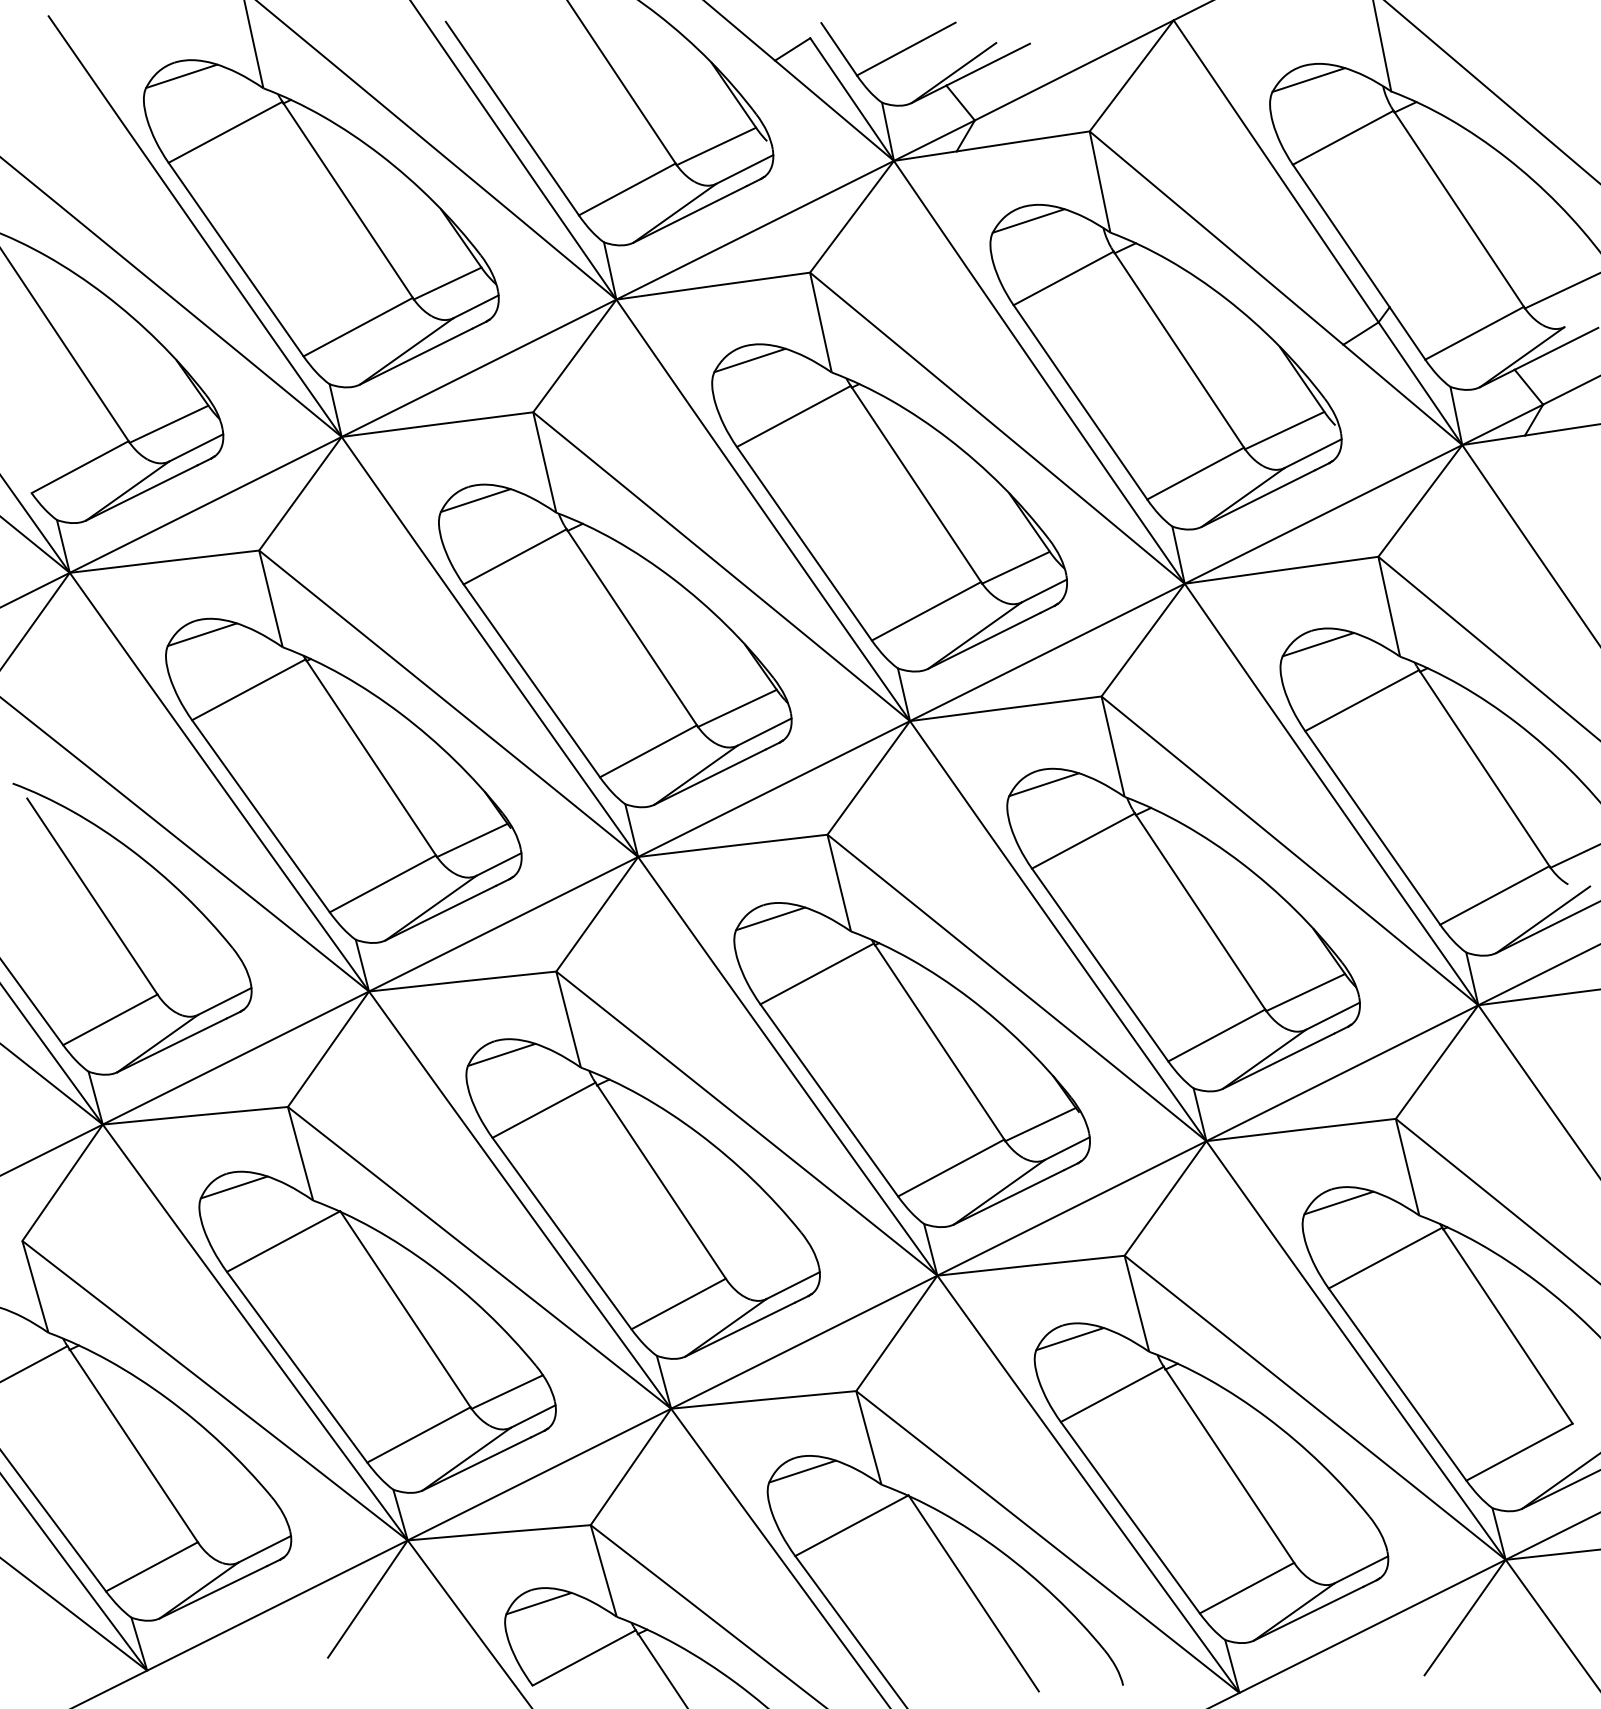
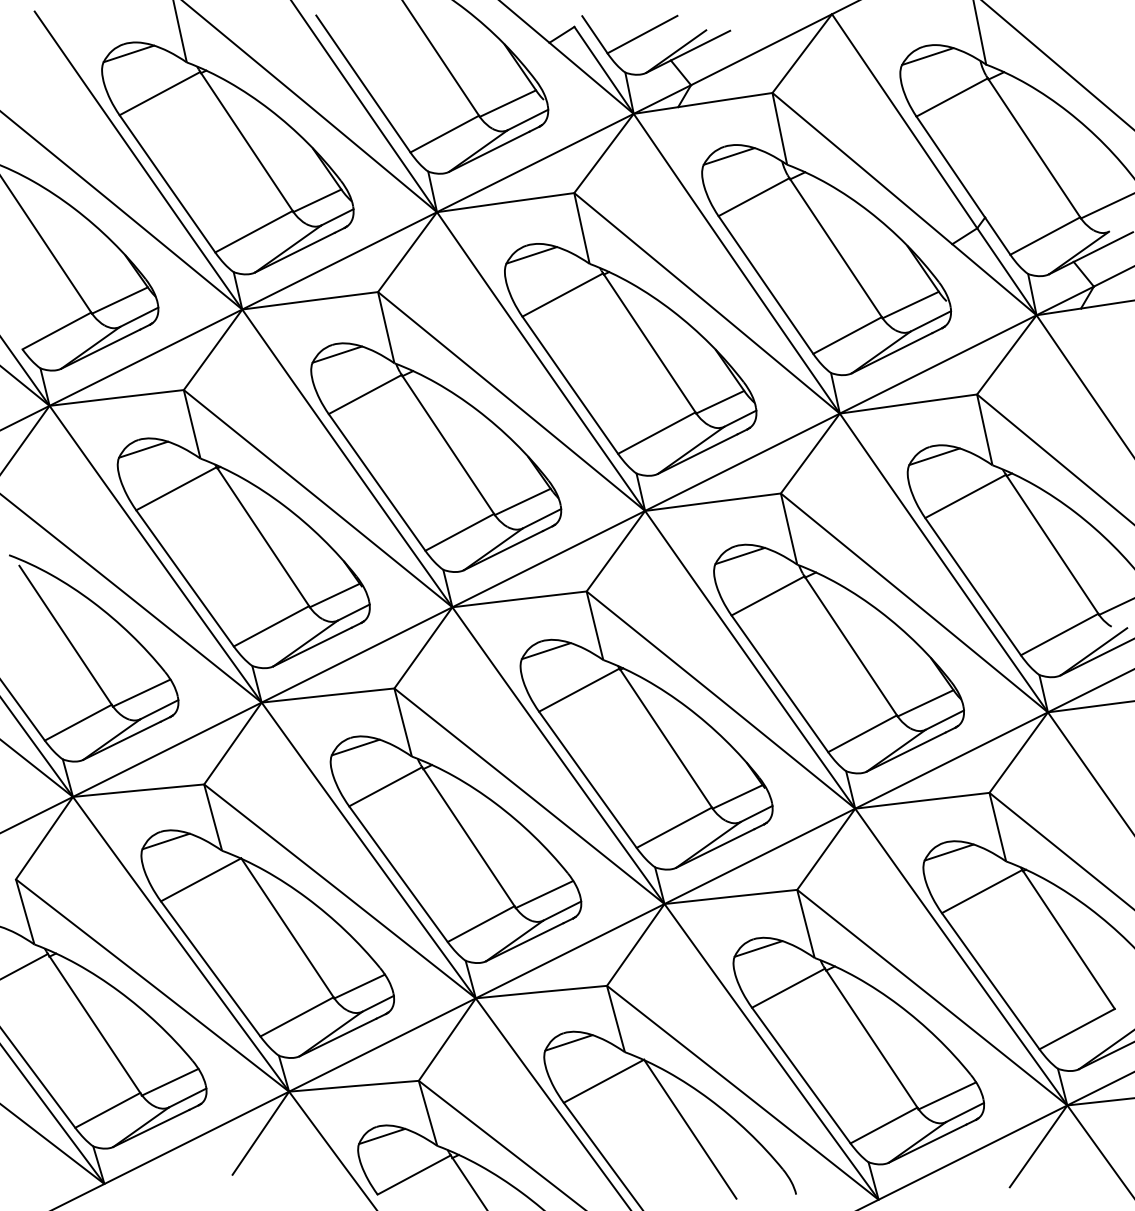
line: (199, 978) -> (141, 693), added
line: (767, 1262) -> (544, 894), added
line: (239, 1527) -> (169, 1082), added
line: (1335, 1546) -> (946, 1095), added

